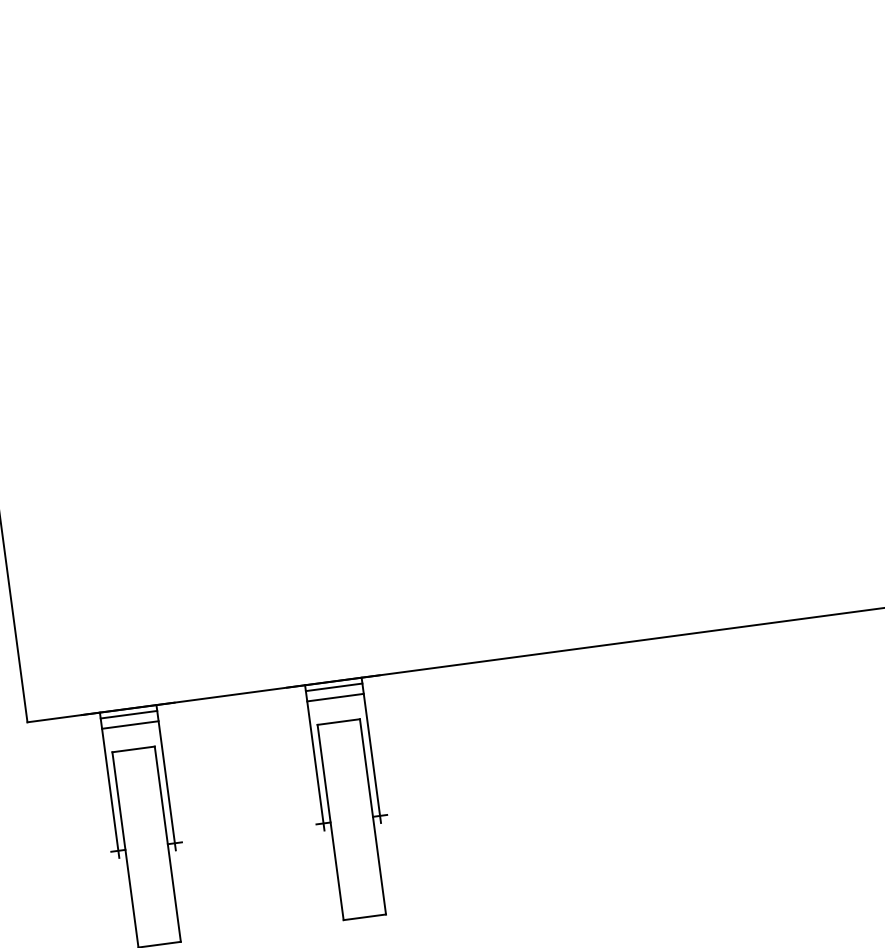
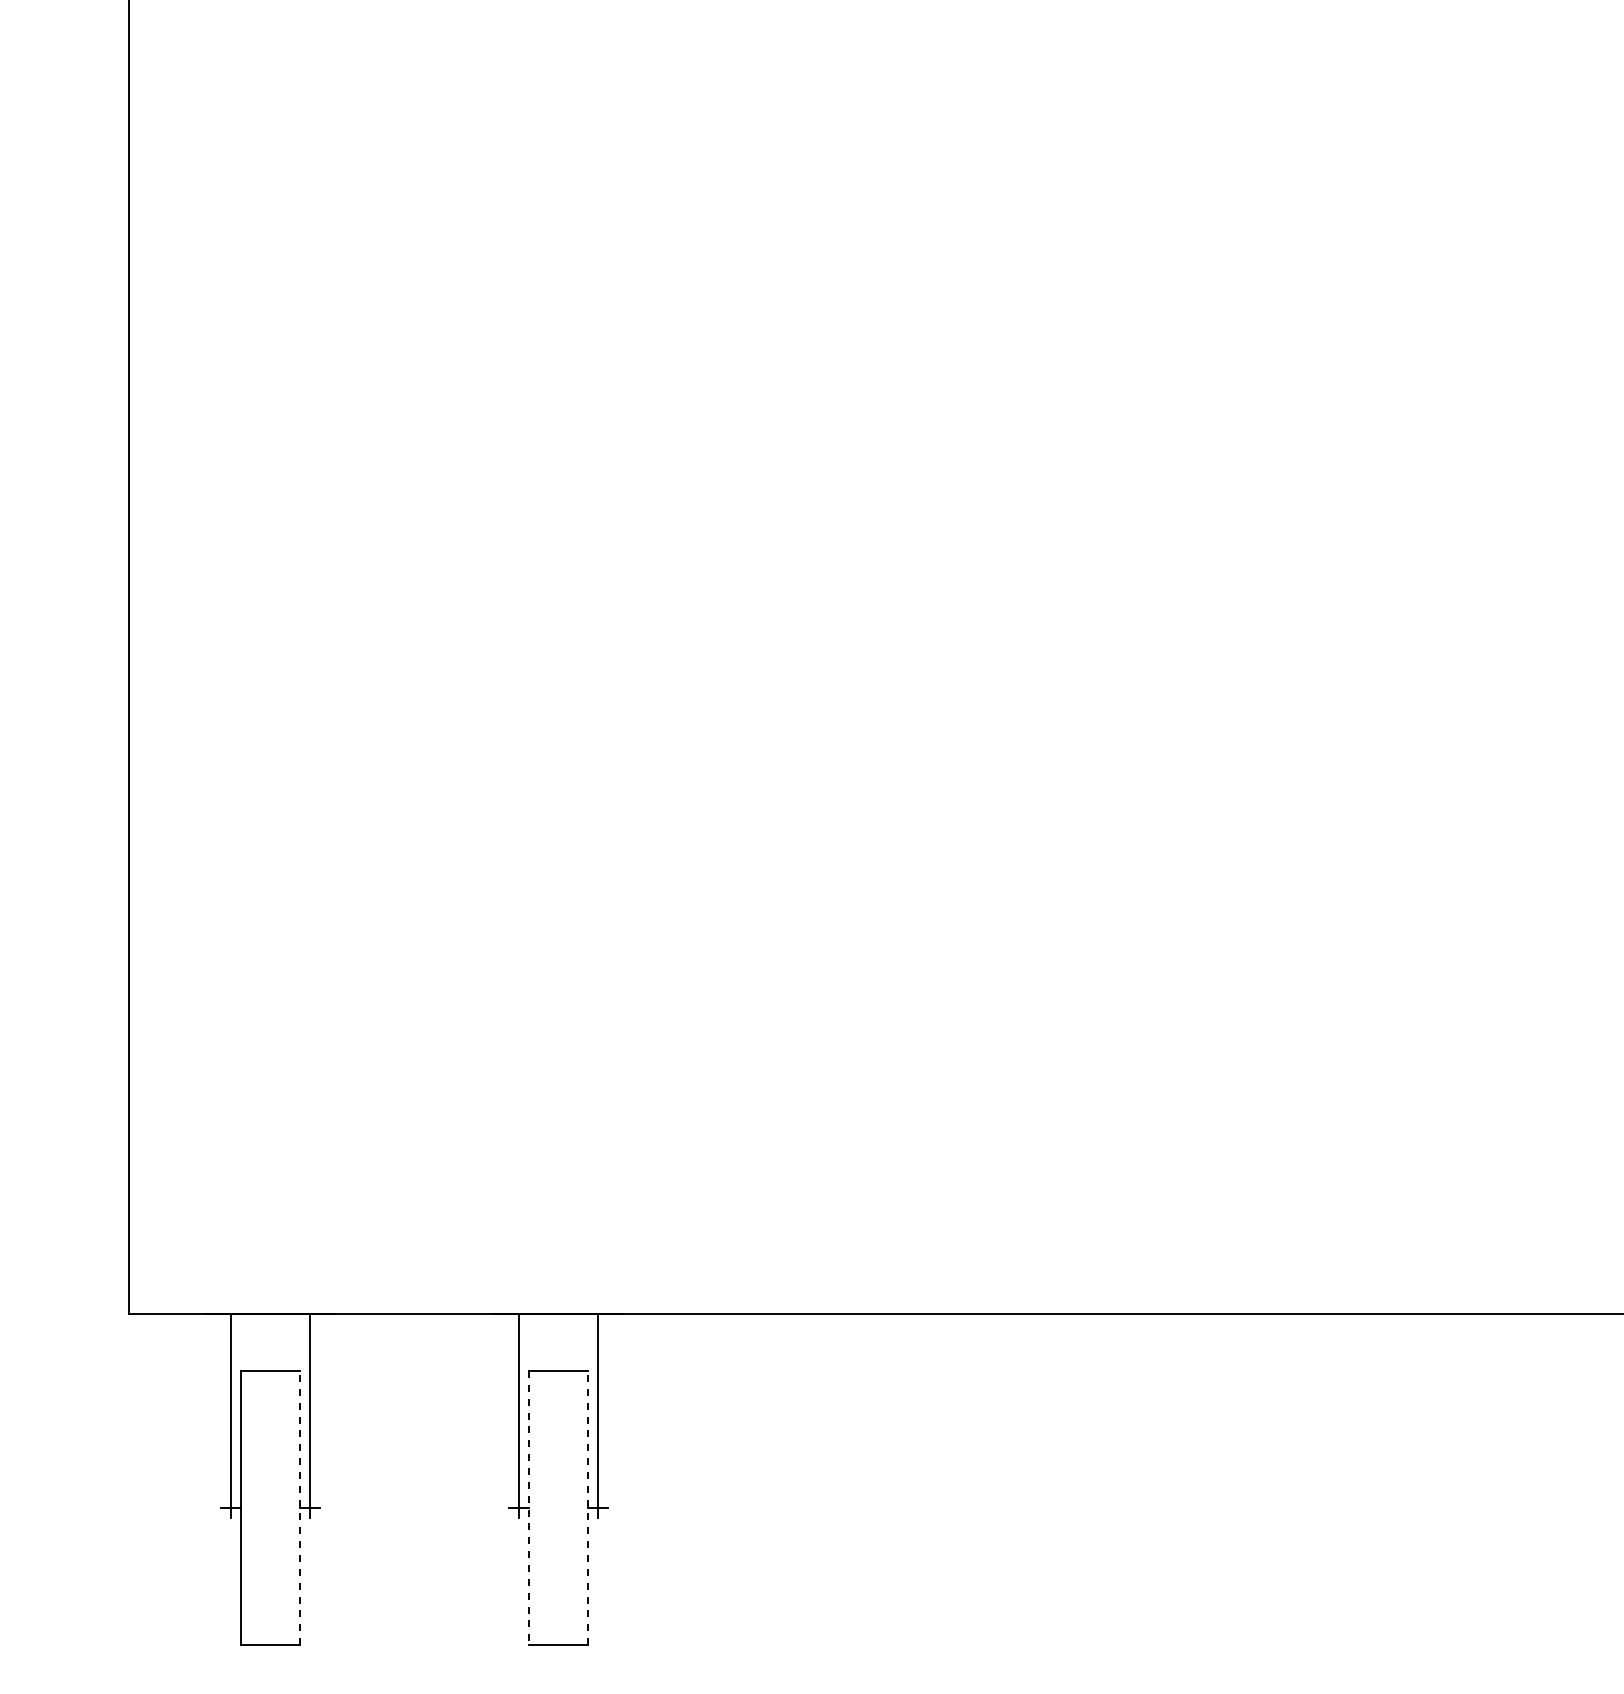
line: (334, 687) -> (558, 1322), removed
line: (335, 697) -> (558, 1336), removed
line: (129, 714) -> (270, 1322), removed
line: (130, 724) -> (270, 1336), removed
line: (373, 816) -> (588, 1507), solid -> dashed
line: (330, 822) -> (528, 1508), solid -> dashed
line: (167, 843) -> (300, 1507), solid -> dashed

